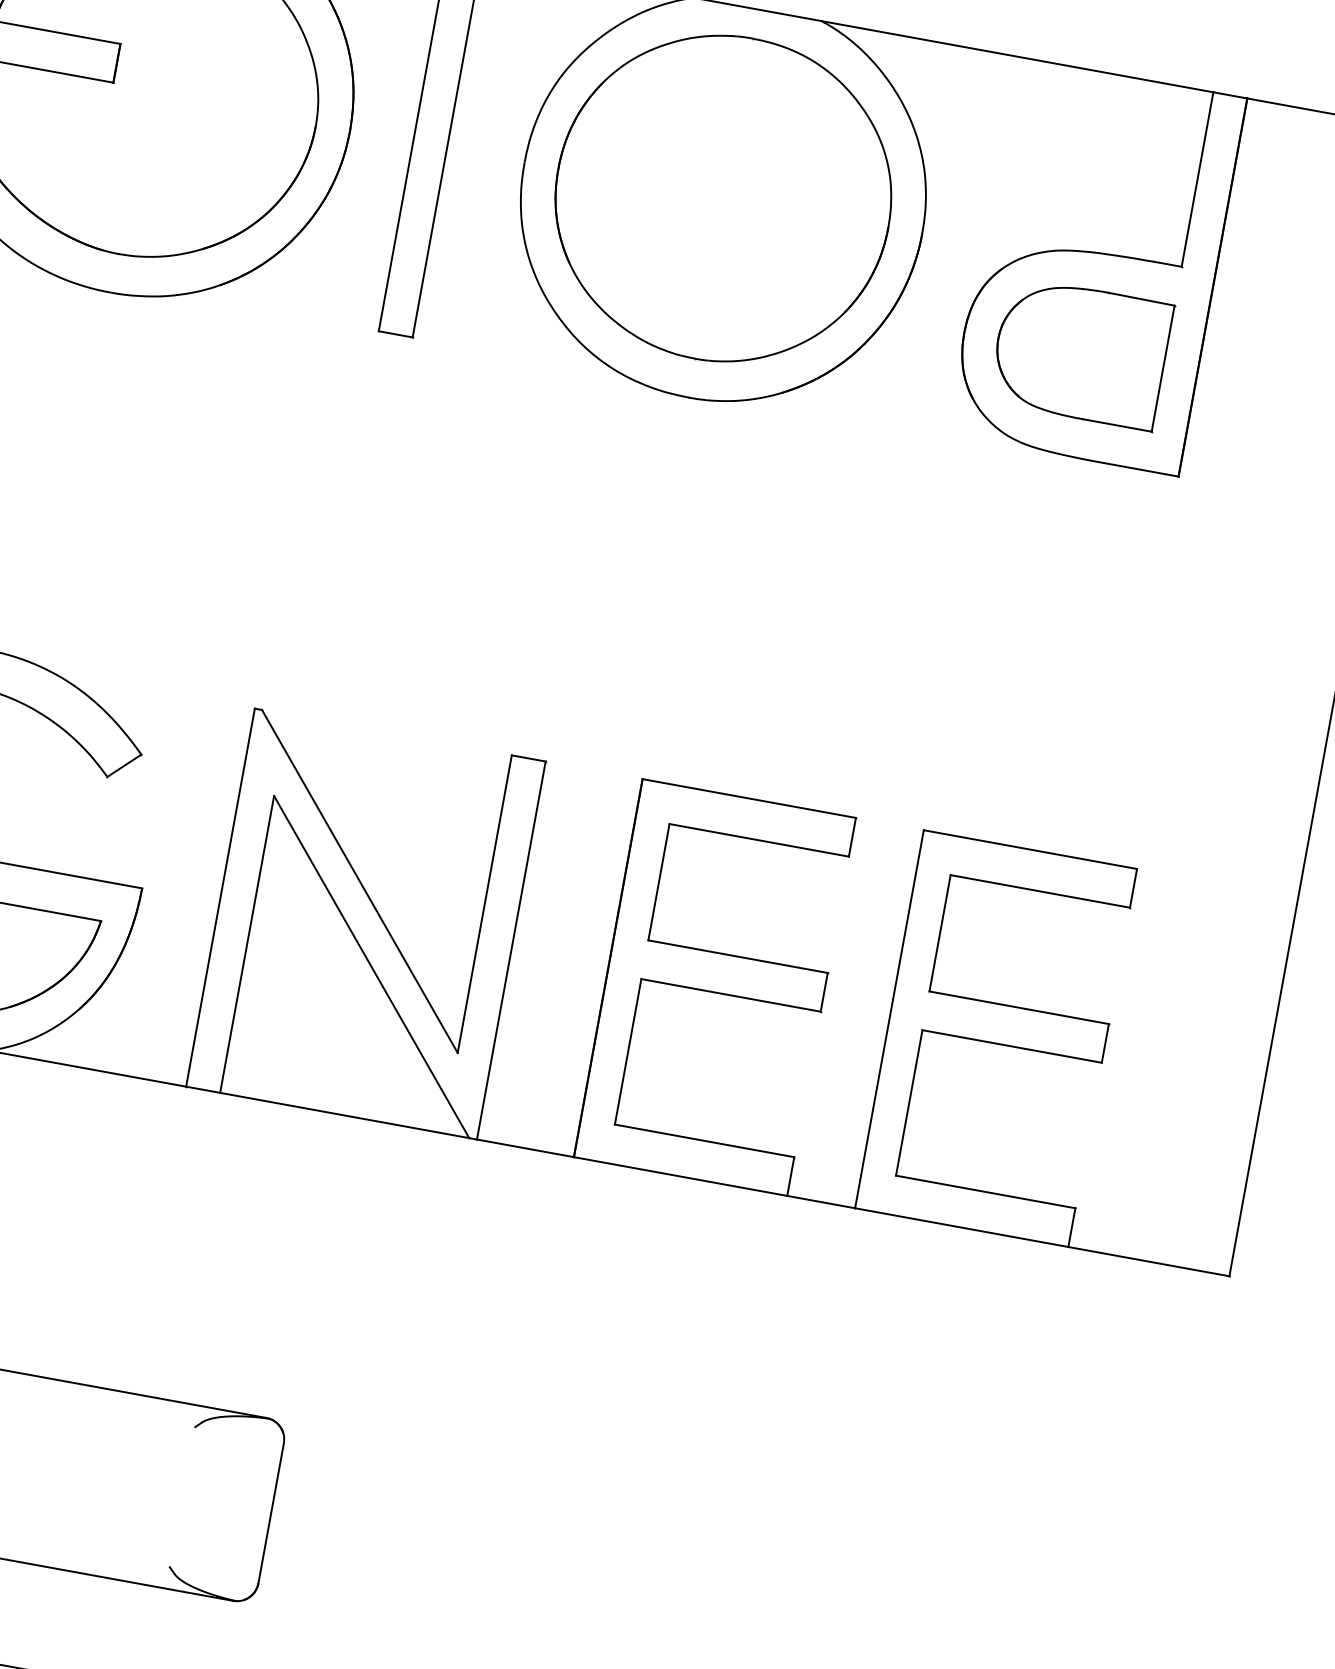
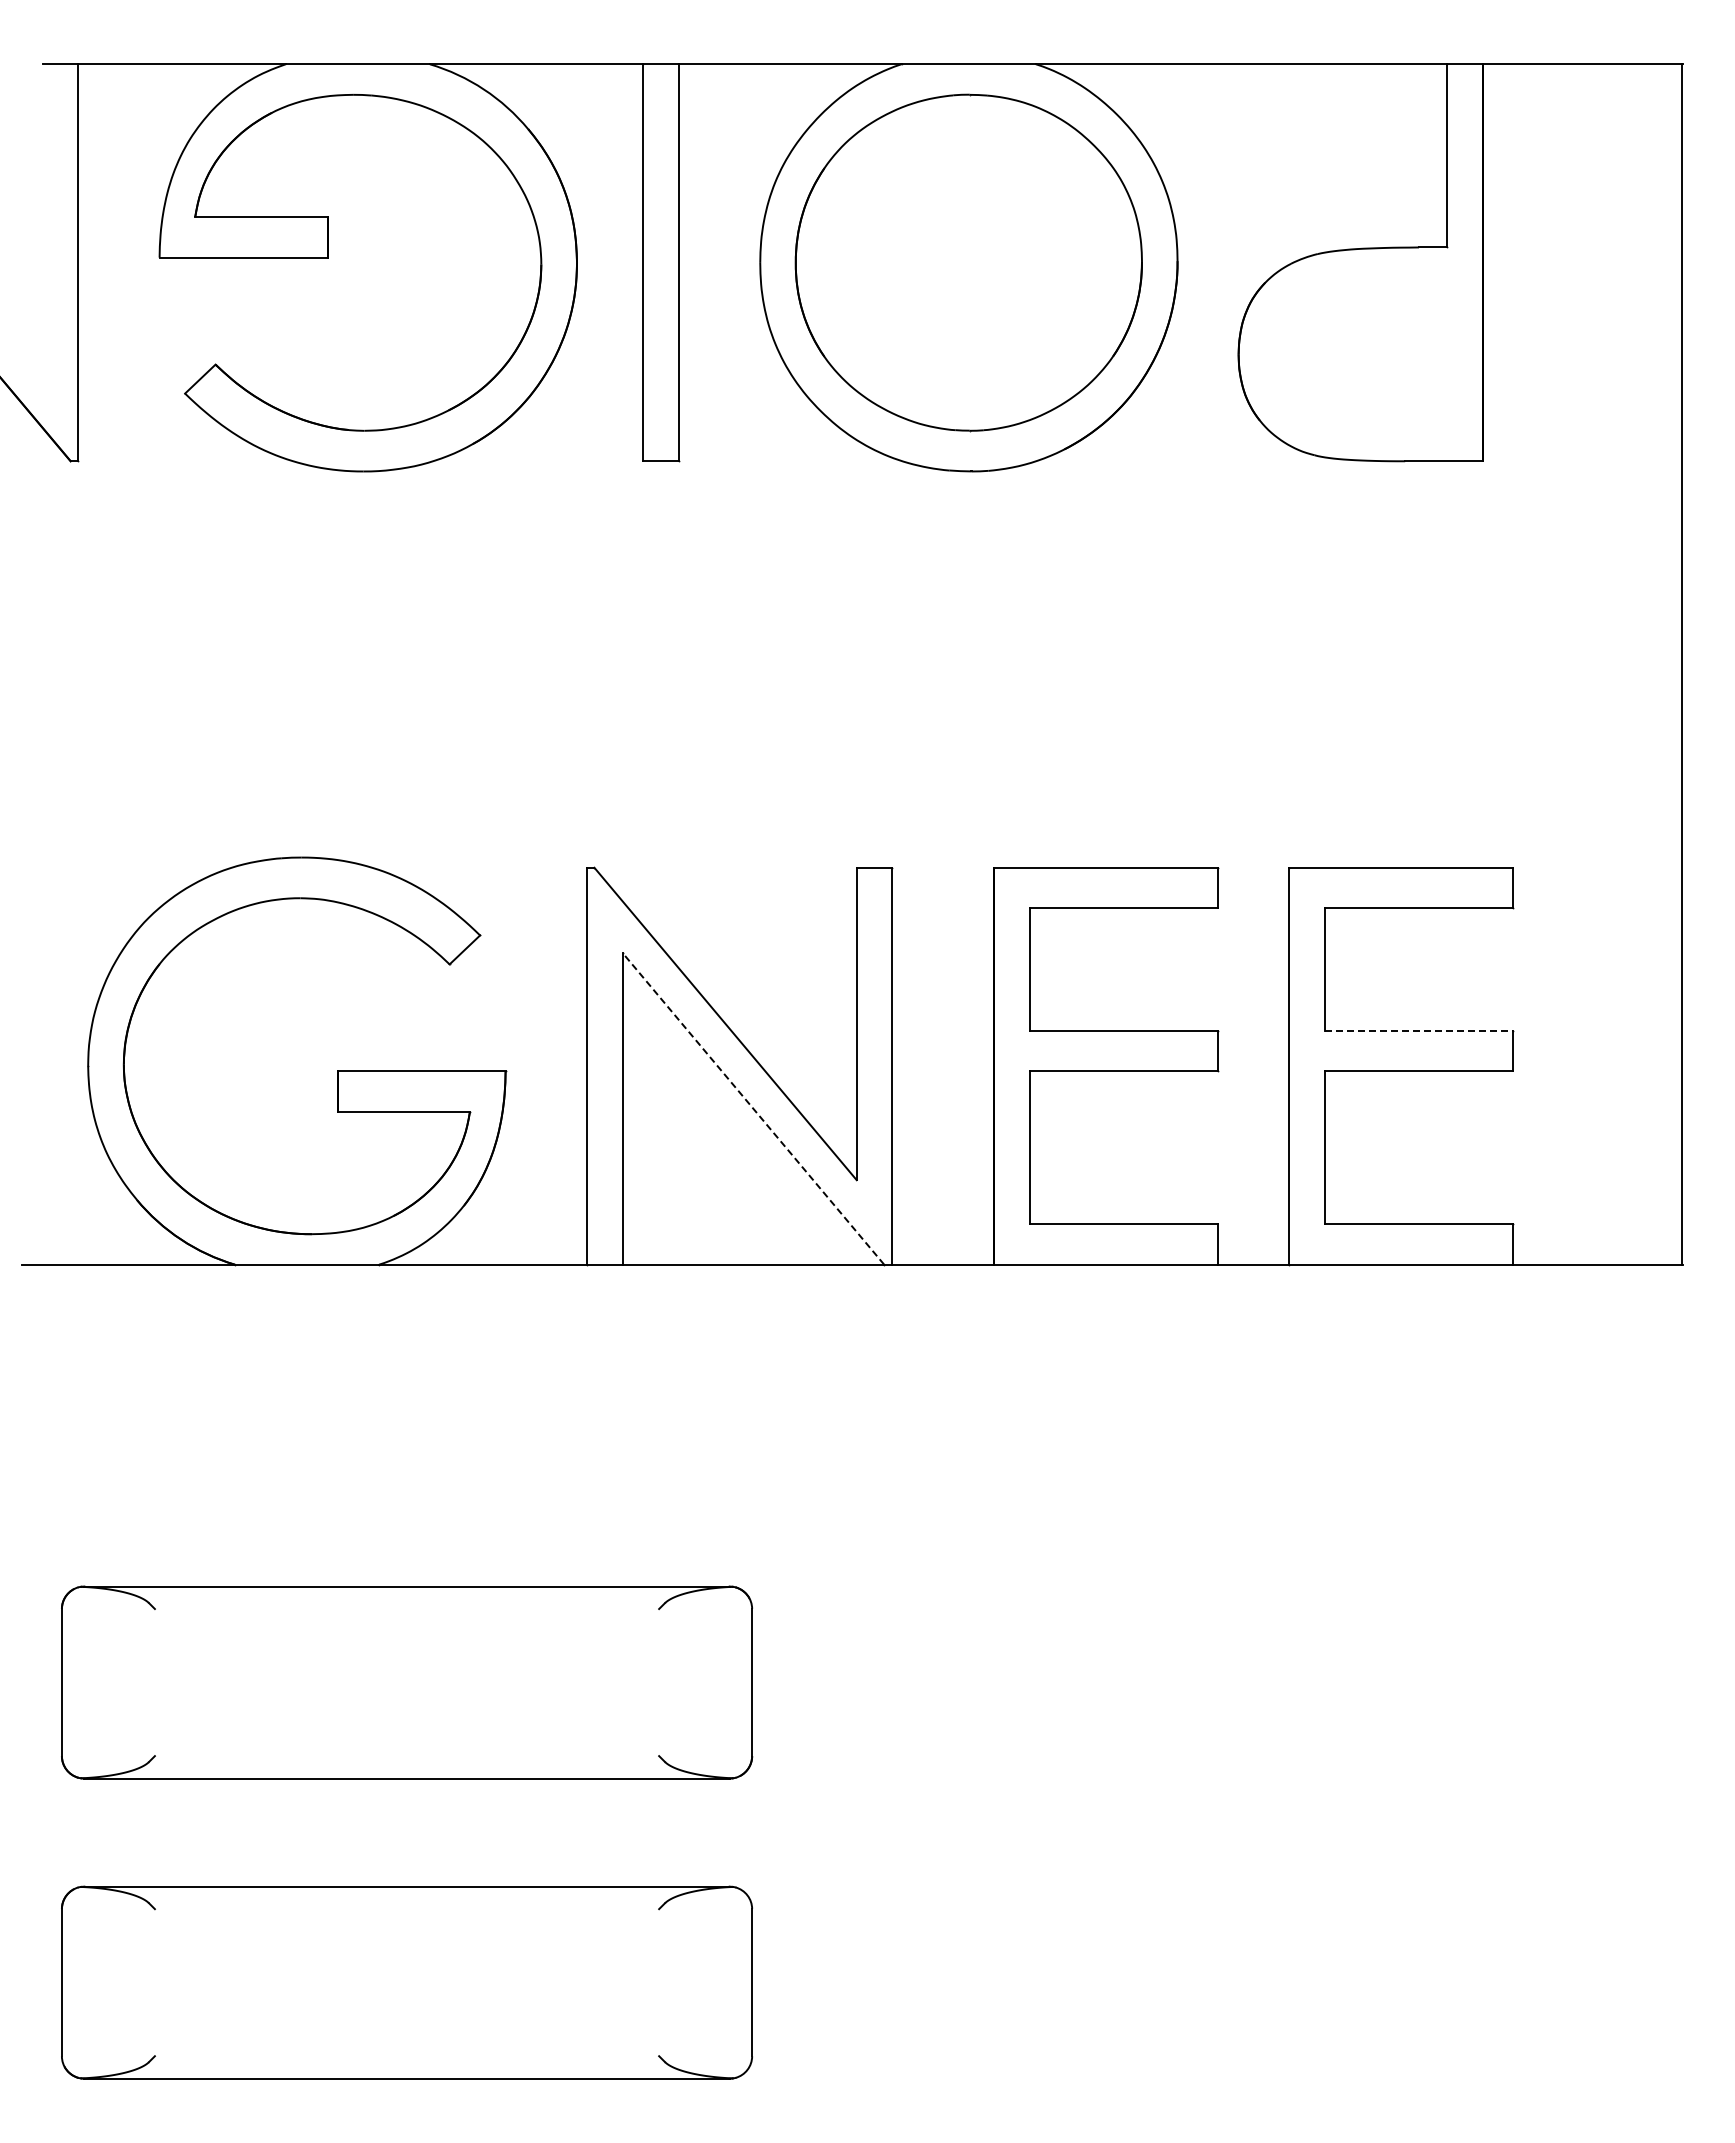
part: (1080, 353) -> (1360, 354), removed
line: (371, 966) -> (753, 1108), solid -> dashed
line: (1019, 1007) -> (1419, 1030), solid -> dashed

